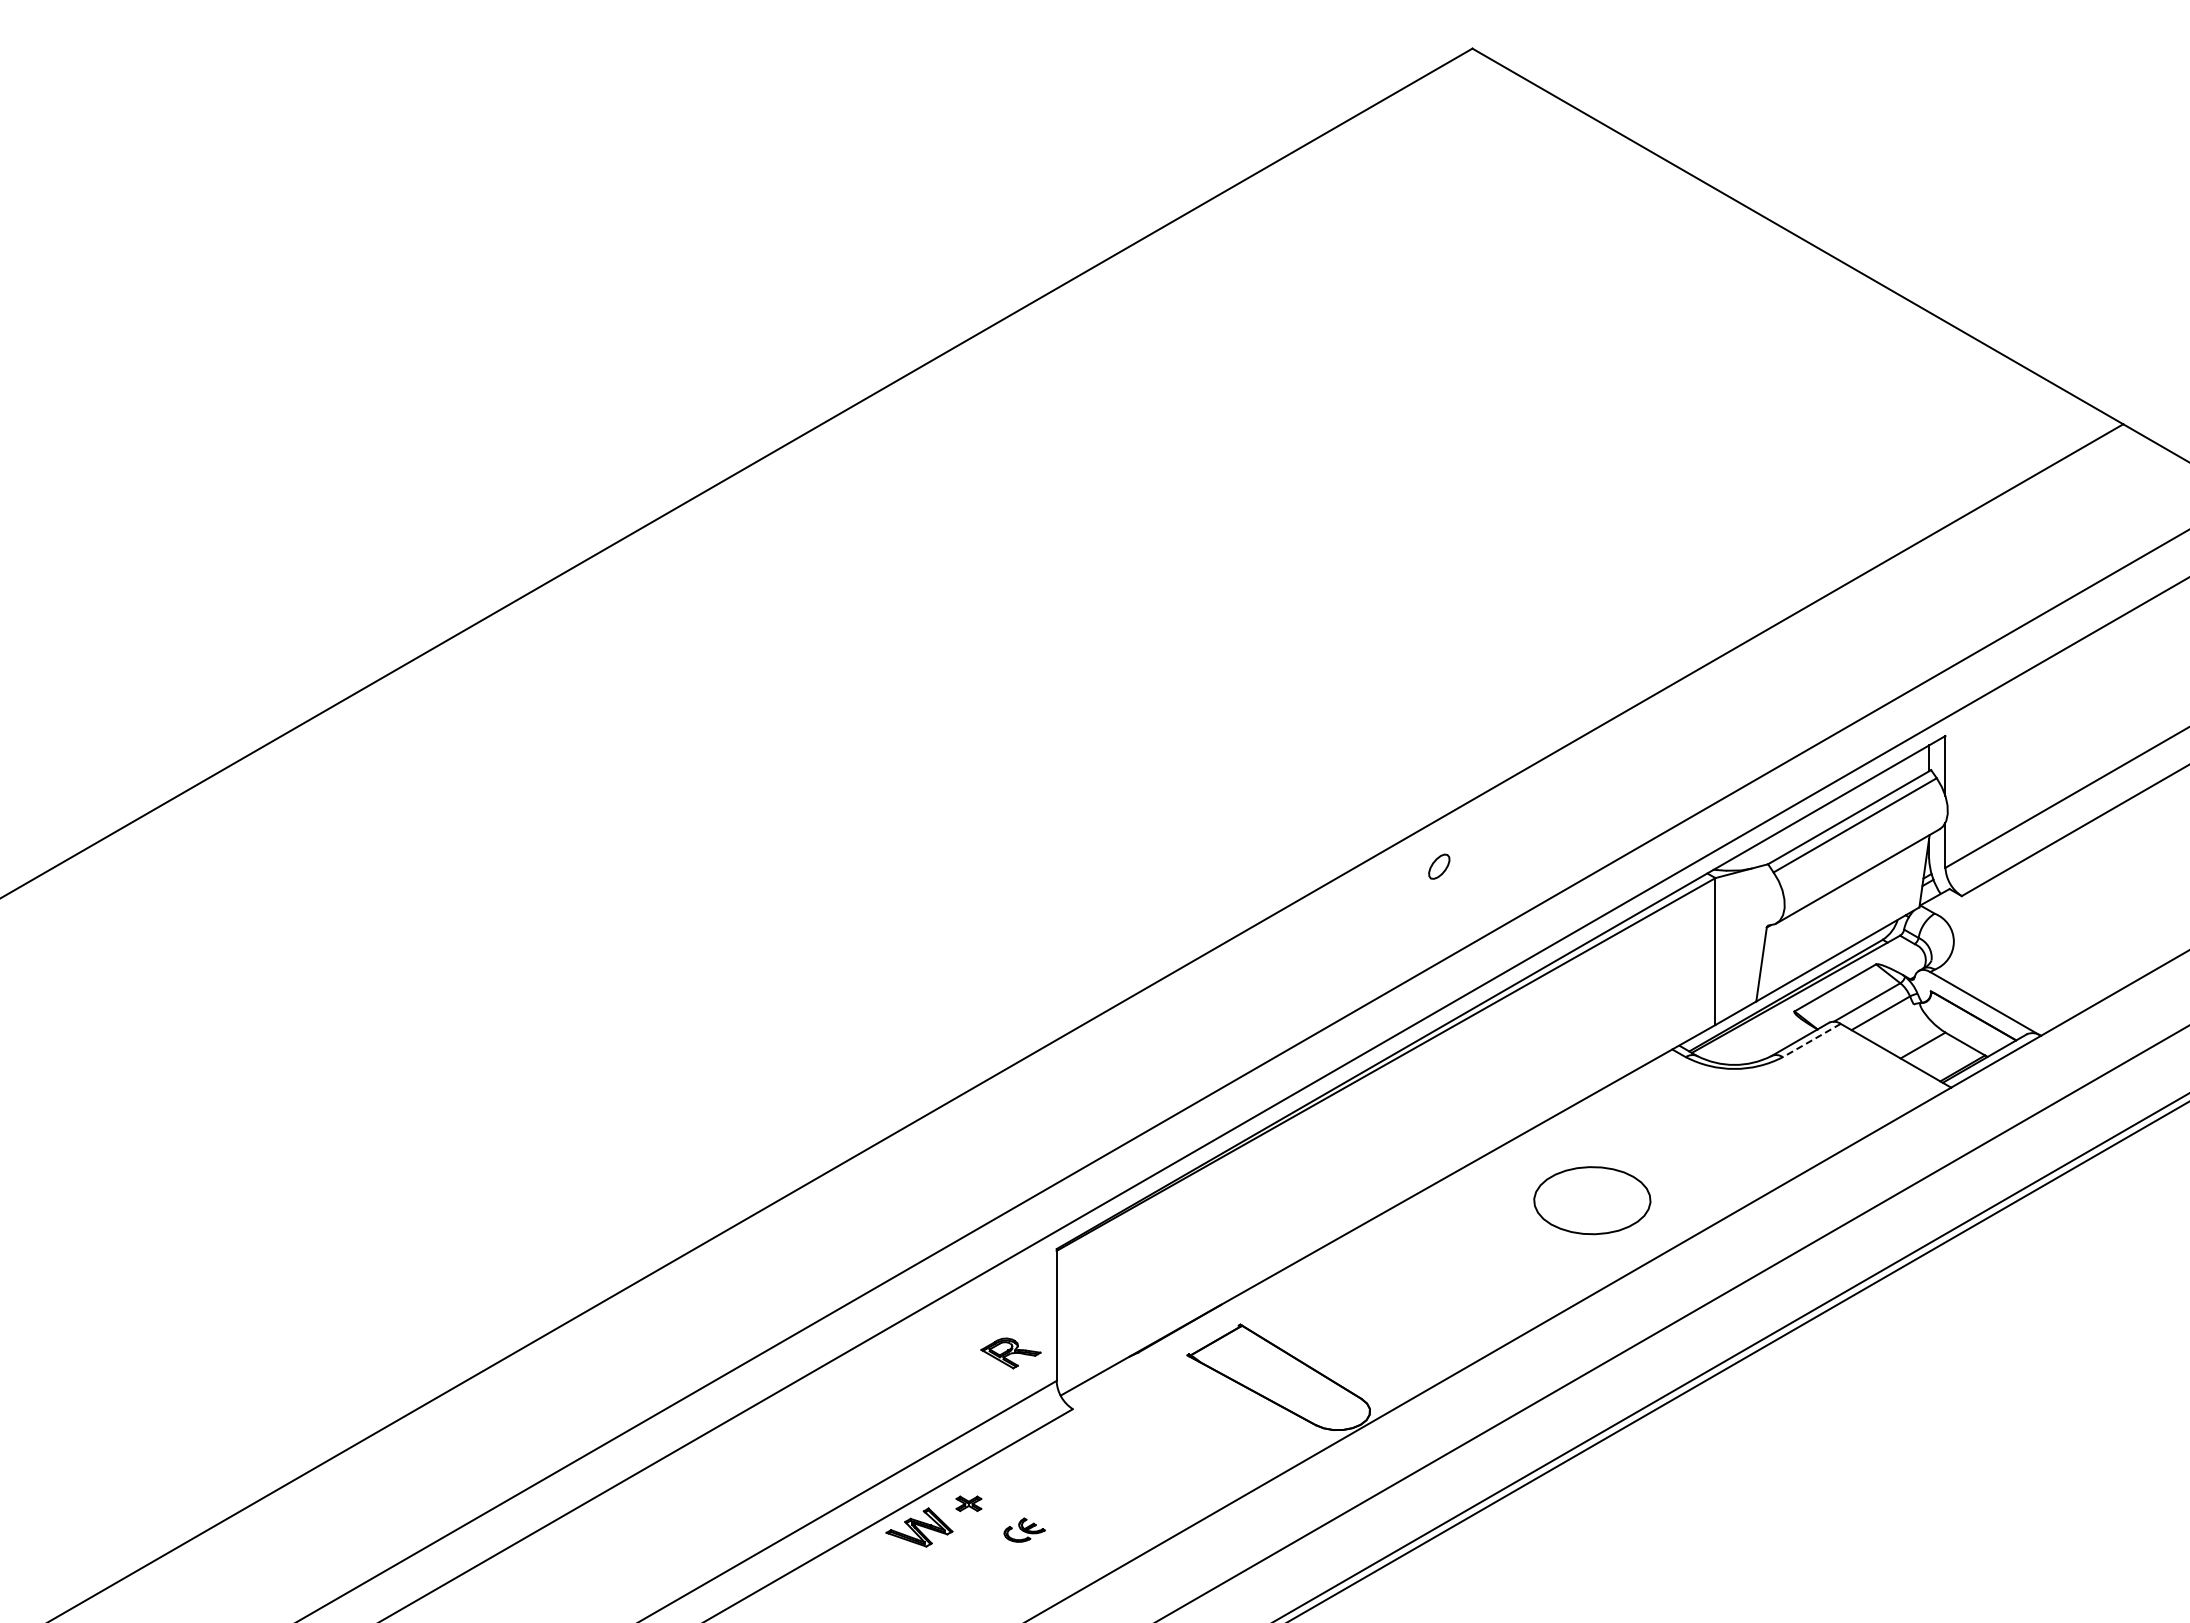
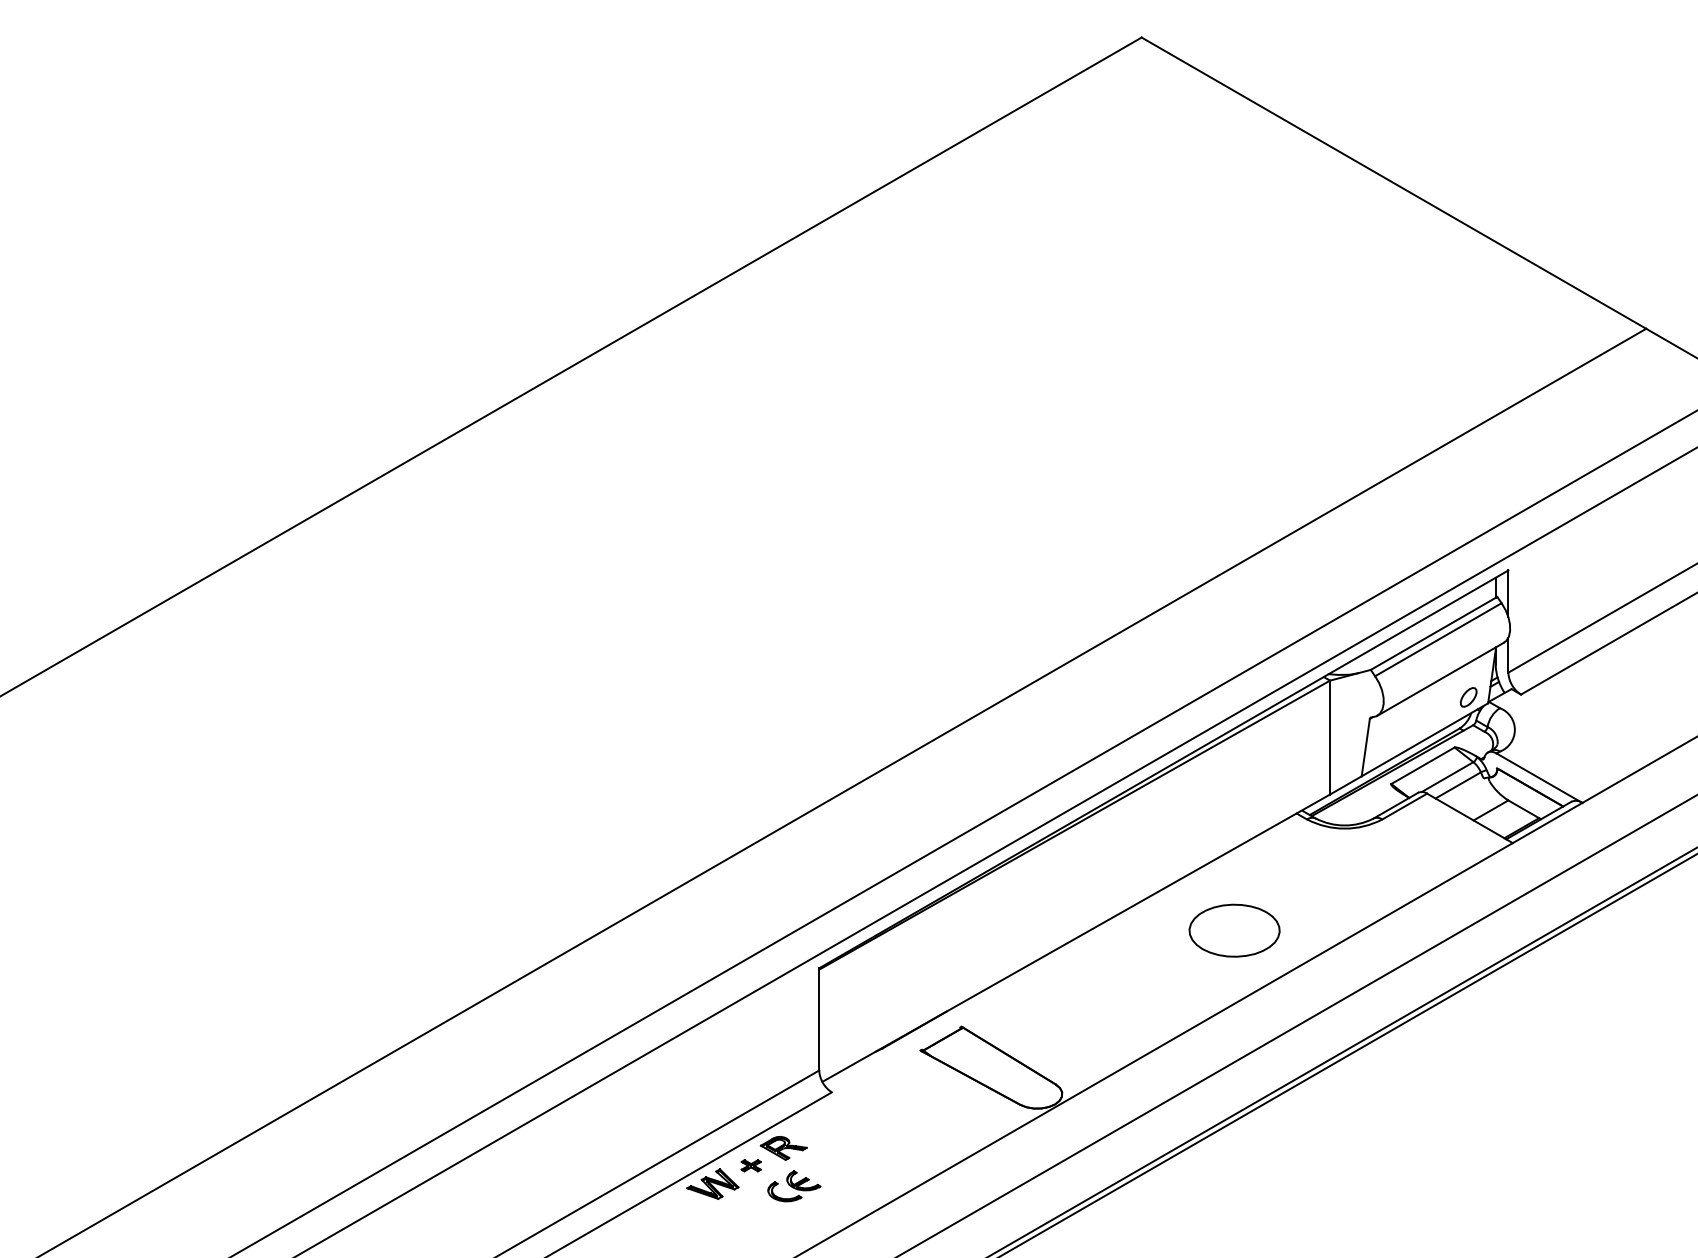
part: (1439, 866) -> (1468, 697), moved
line: (1811, 1040) -> (1404, 806), dashed -> solid
part: (1010, 1353) -> (783, 1148), moved
part: (1024, 1529) -> (794, 1185), size x1.67

